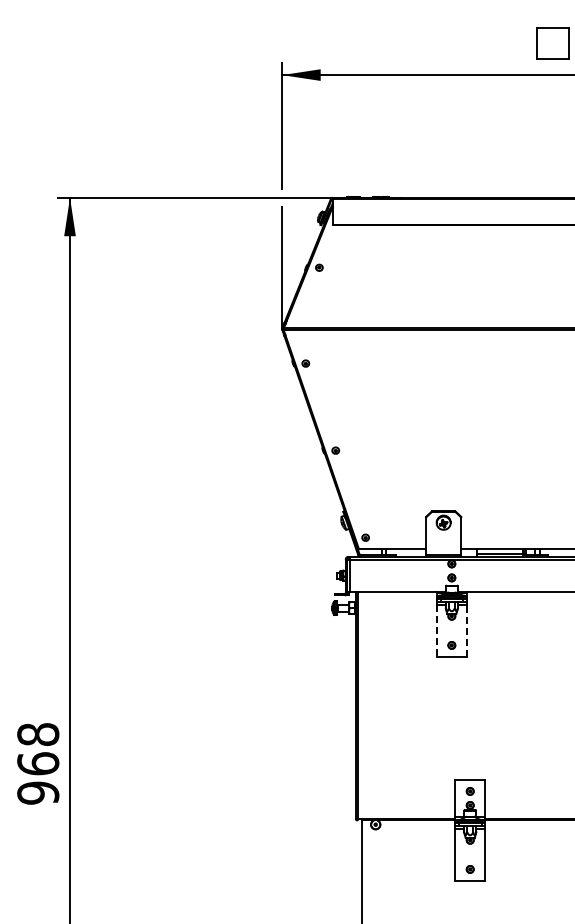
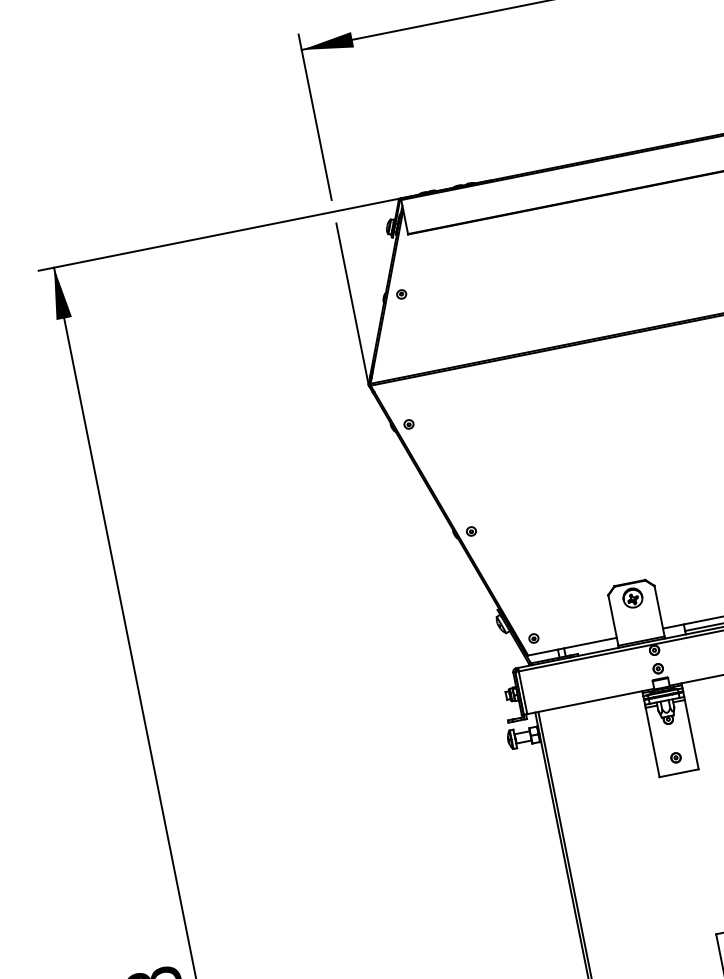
line: (466, 630) -> (691, 734), dashed -> solid
line: (437, 631) -> (653, 743), dashed -> solid

